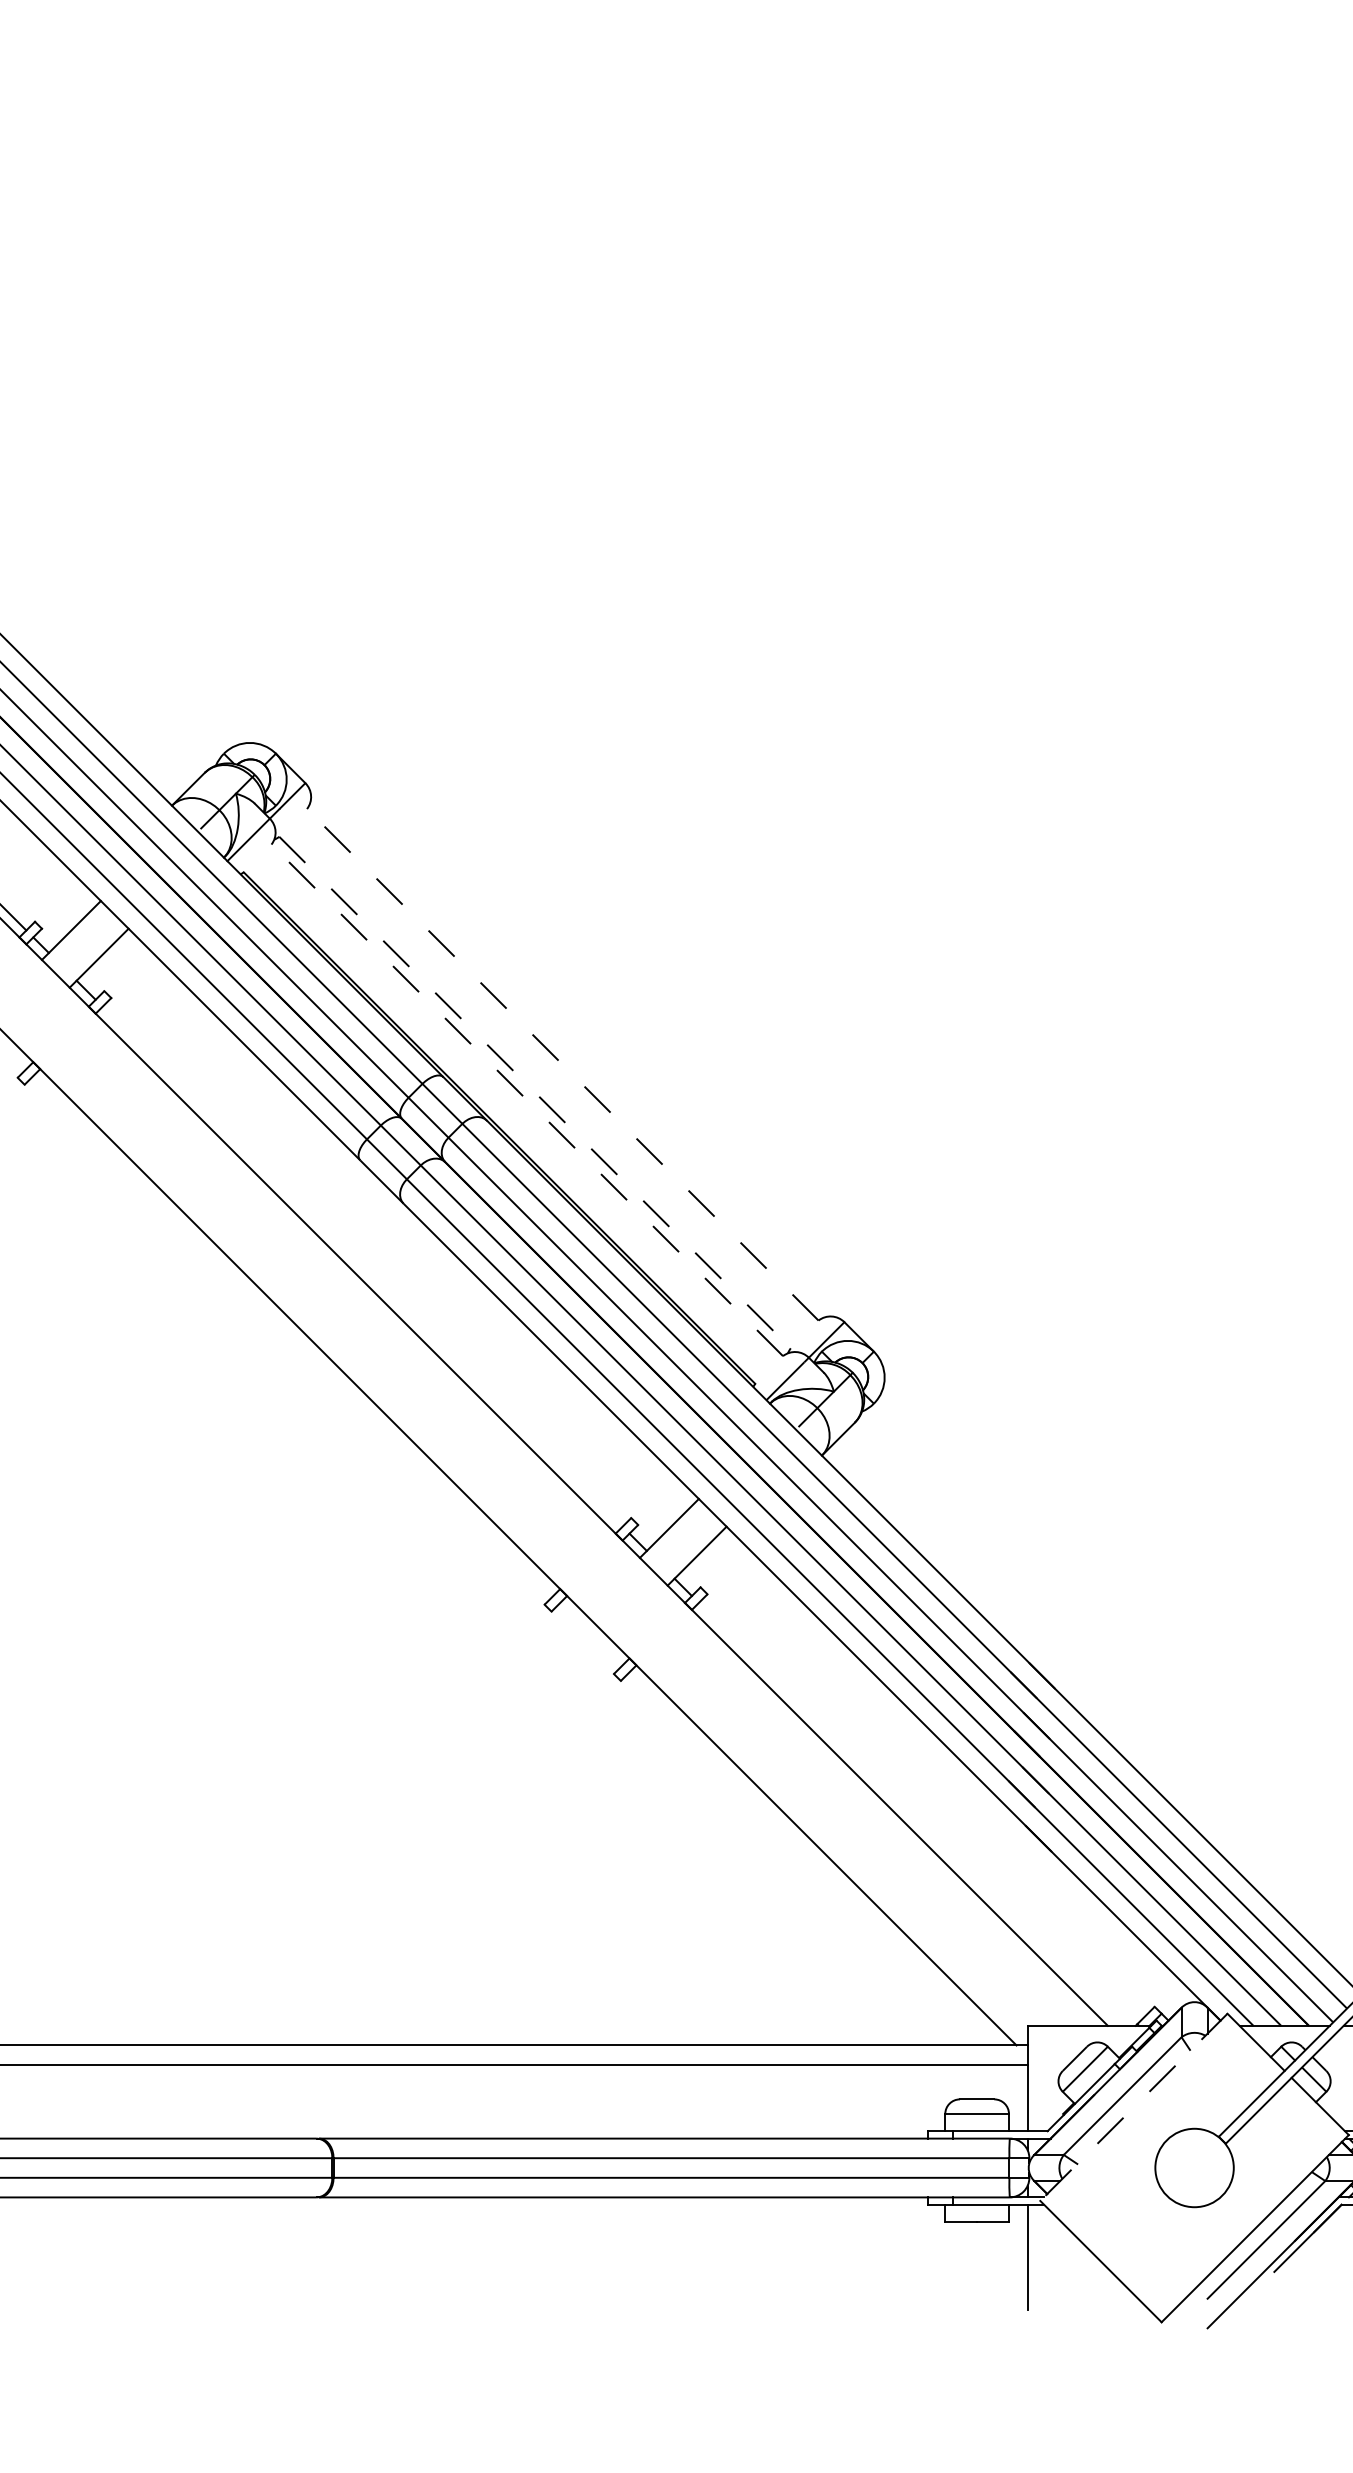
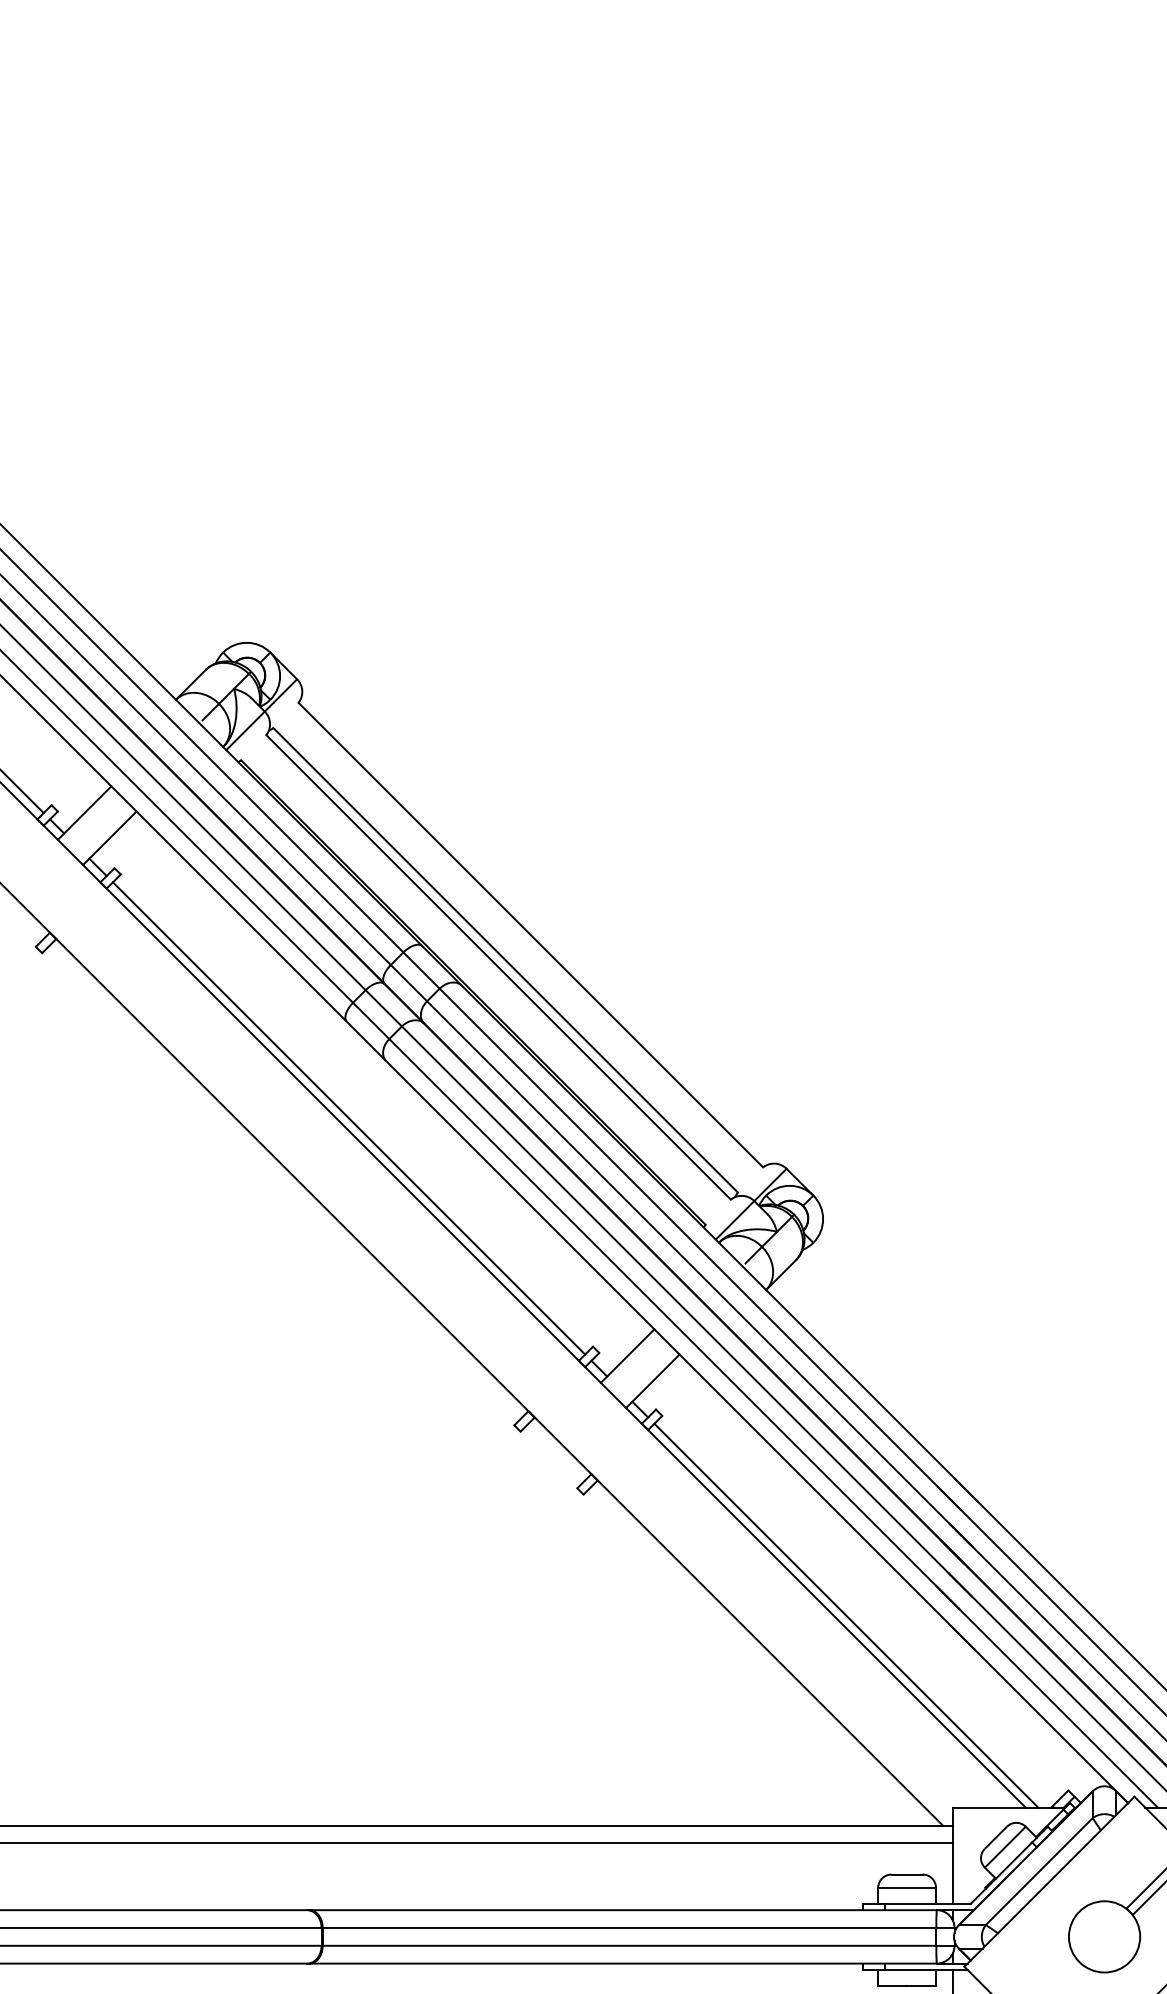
line: (562, 1064) -> (530, 934), dashed -> solid
line: (535, 1092) -> (506, 960), dashed -> solid
line: (527, 1100) -> (498, 967), dashed -> solid
line: (362, 1266) -> (348, 1118), added
line: (909, 1813) -> (845, 1614), added
line: (1133, 2107) -> (1049, 1881), dashed -> solid

